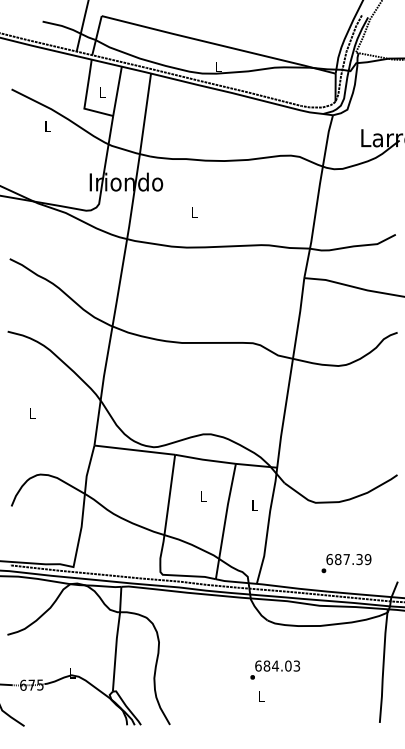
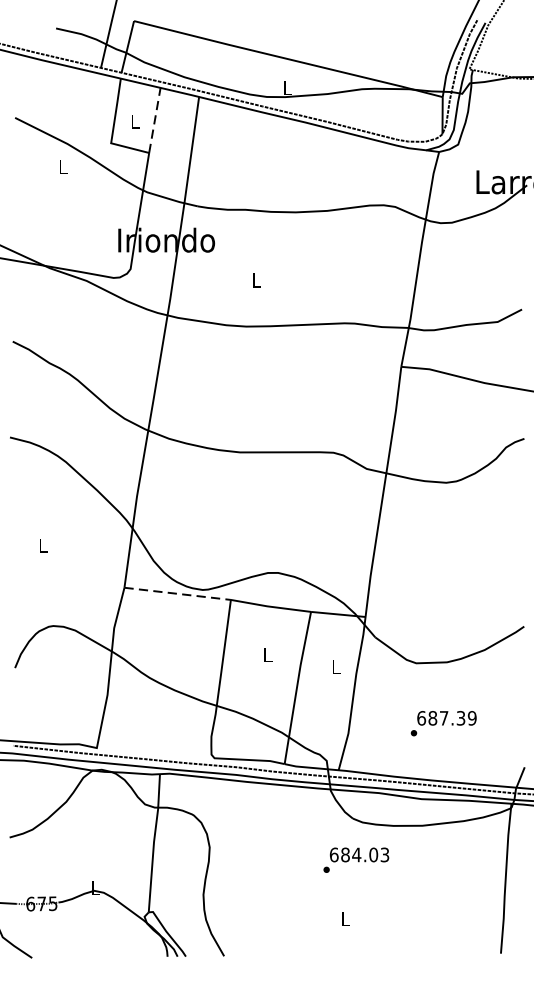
line: (117, 90) -> (154, 119), solid -> dashed
line: (134, 450) -> (177, 594), solid -> dashed
text: (346, 563) -> (443, 723), moved
text: (275, 669) -> (356, 859), moved

